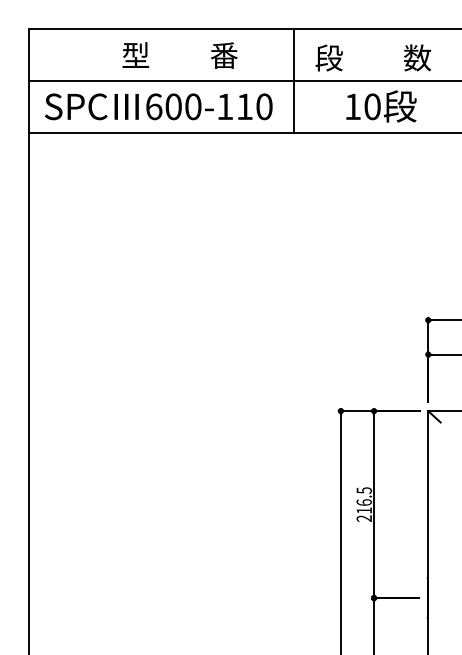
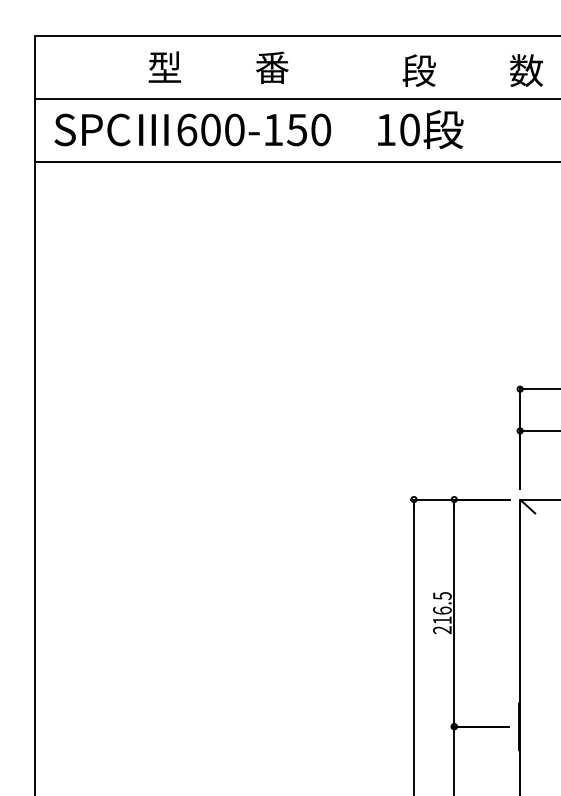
text: (373, 57) -> (473, 70), moved
line: (294, 81) -> (357, 99), removed
text: (244, 106) -> (296, 129), 600-110 -> 600-150
text: (381, 106) -> (420, 129), moved

